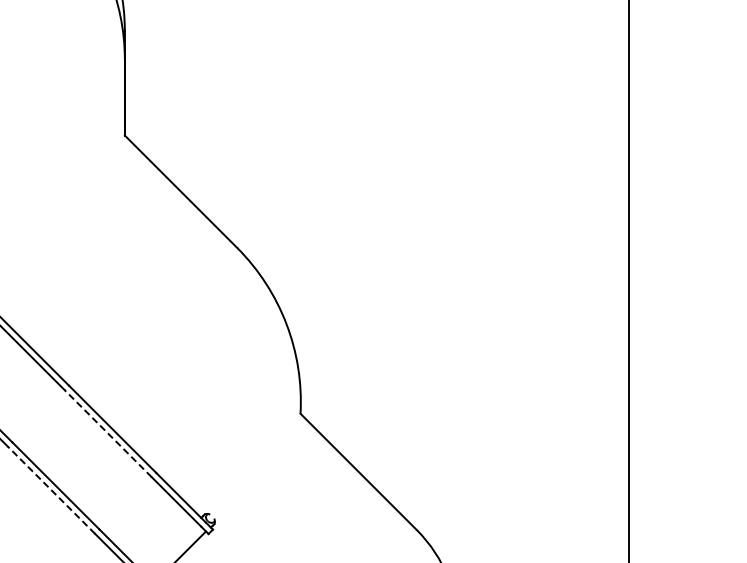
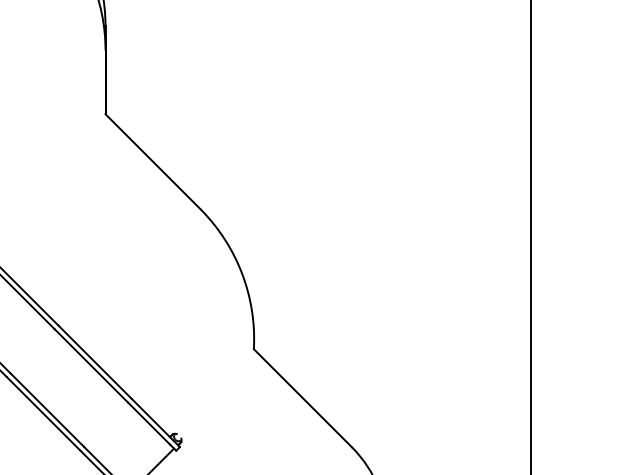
line: (108, 433) -> (91, 365), dashed -> solid
line: (51, 490) -> (43, 414), dashed -> solid

